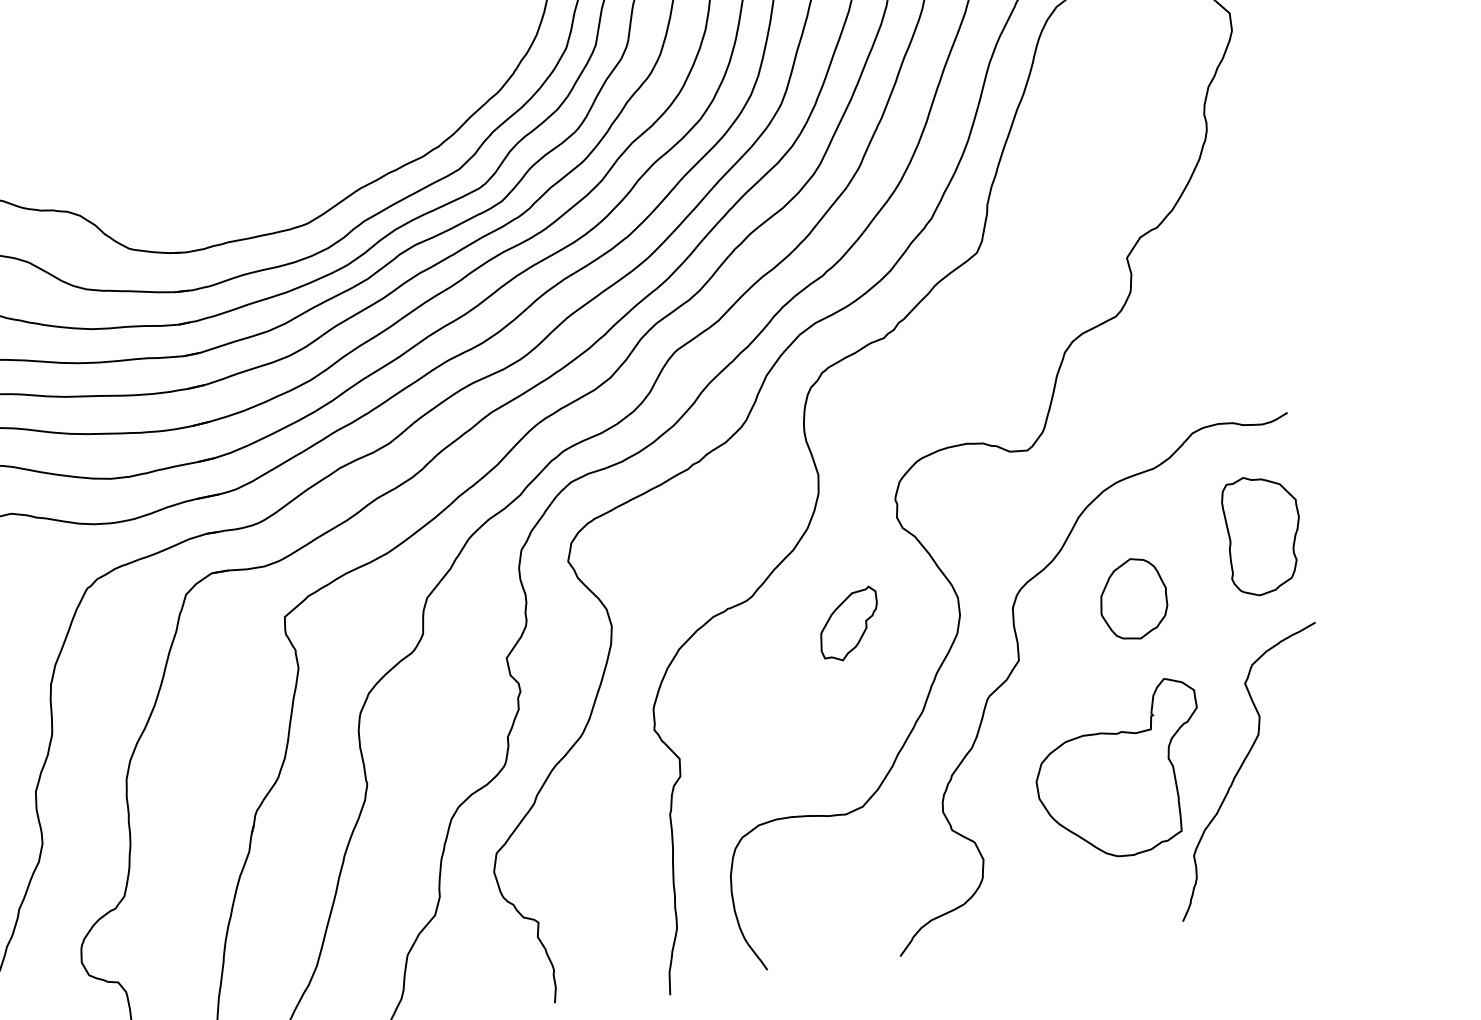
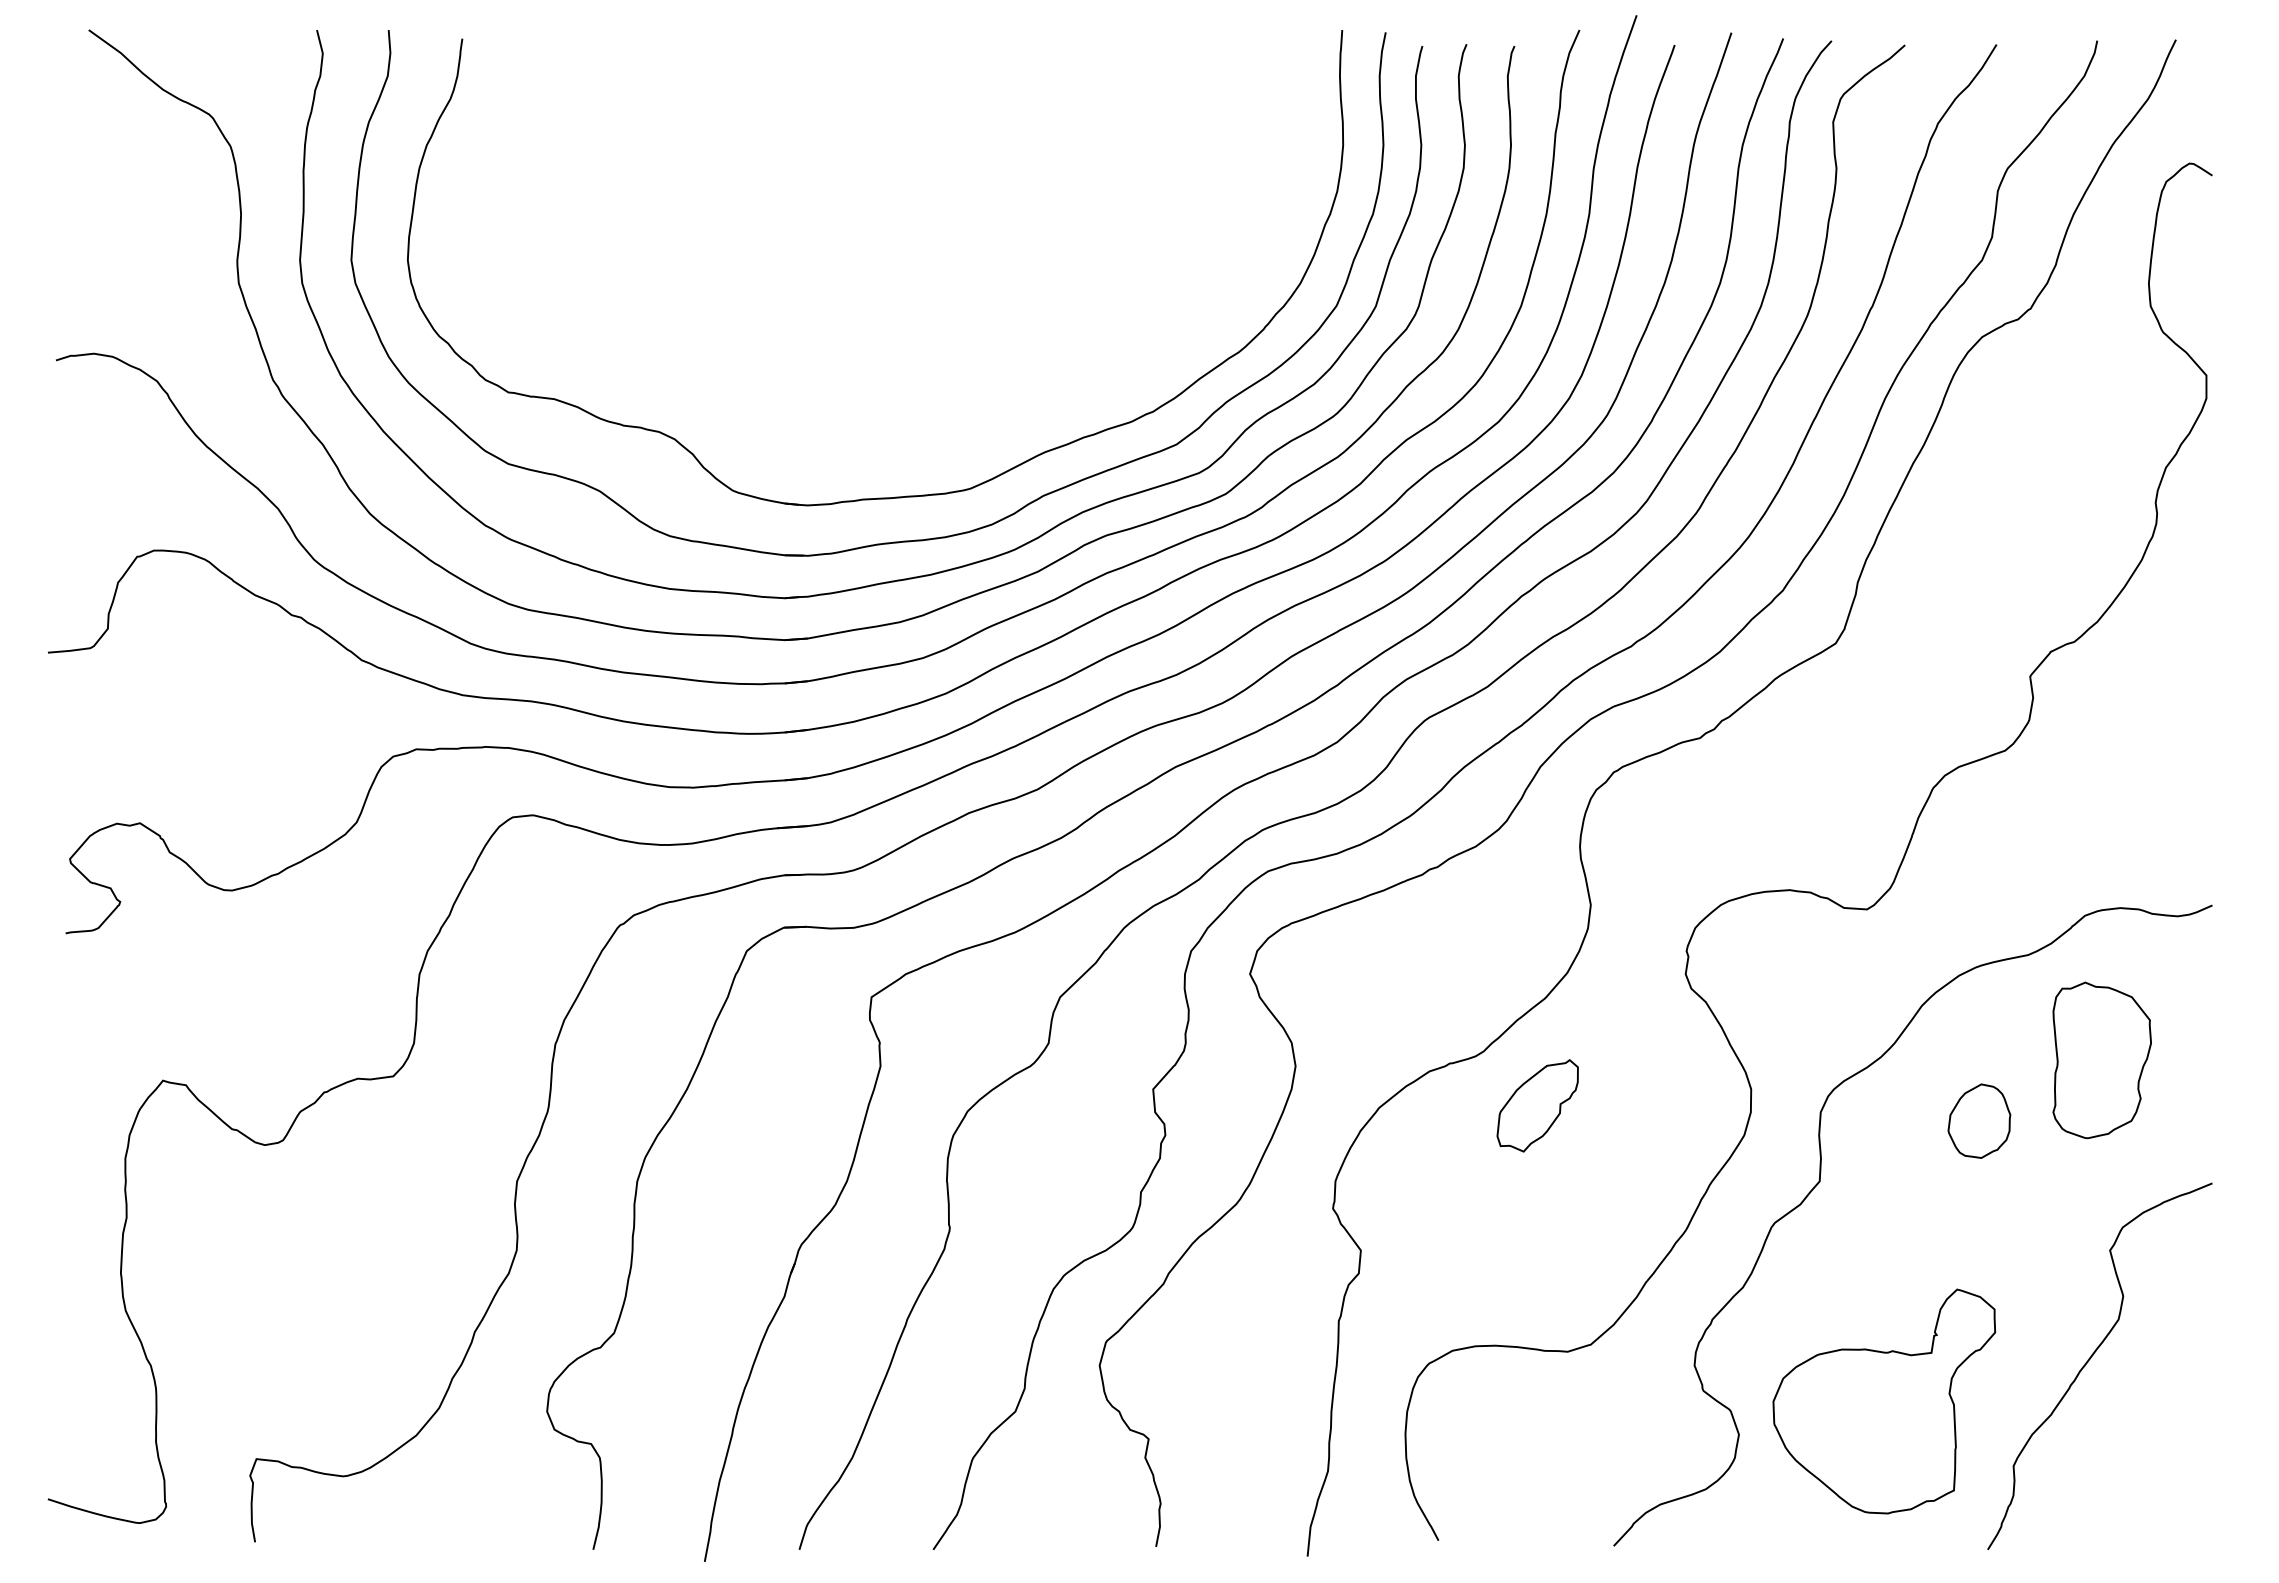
part: (1263, 535) -> (2101, 1060), moved
part: (1133, 598) -> (1979, 1120), size x0.7
part: (848, 624) -> (1537, 1105), moved
part: (1120, 770) -> (1884, 1401), moved

